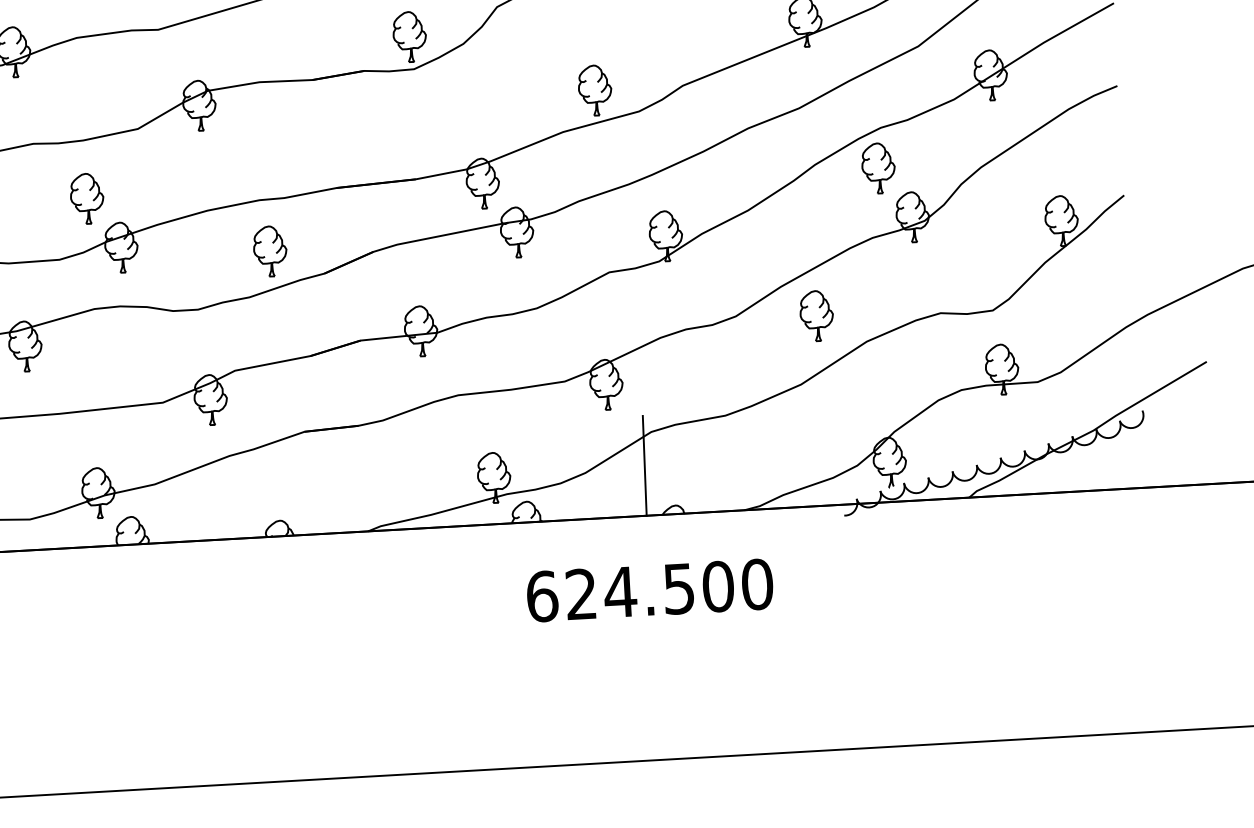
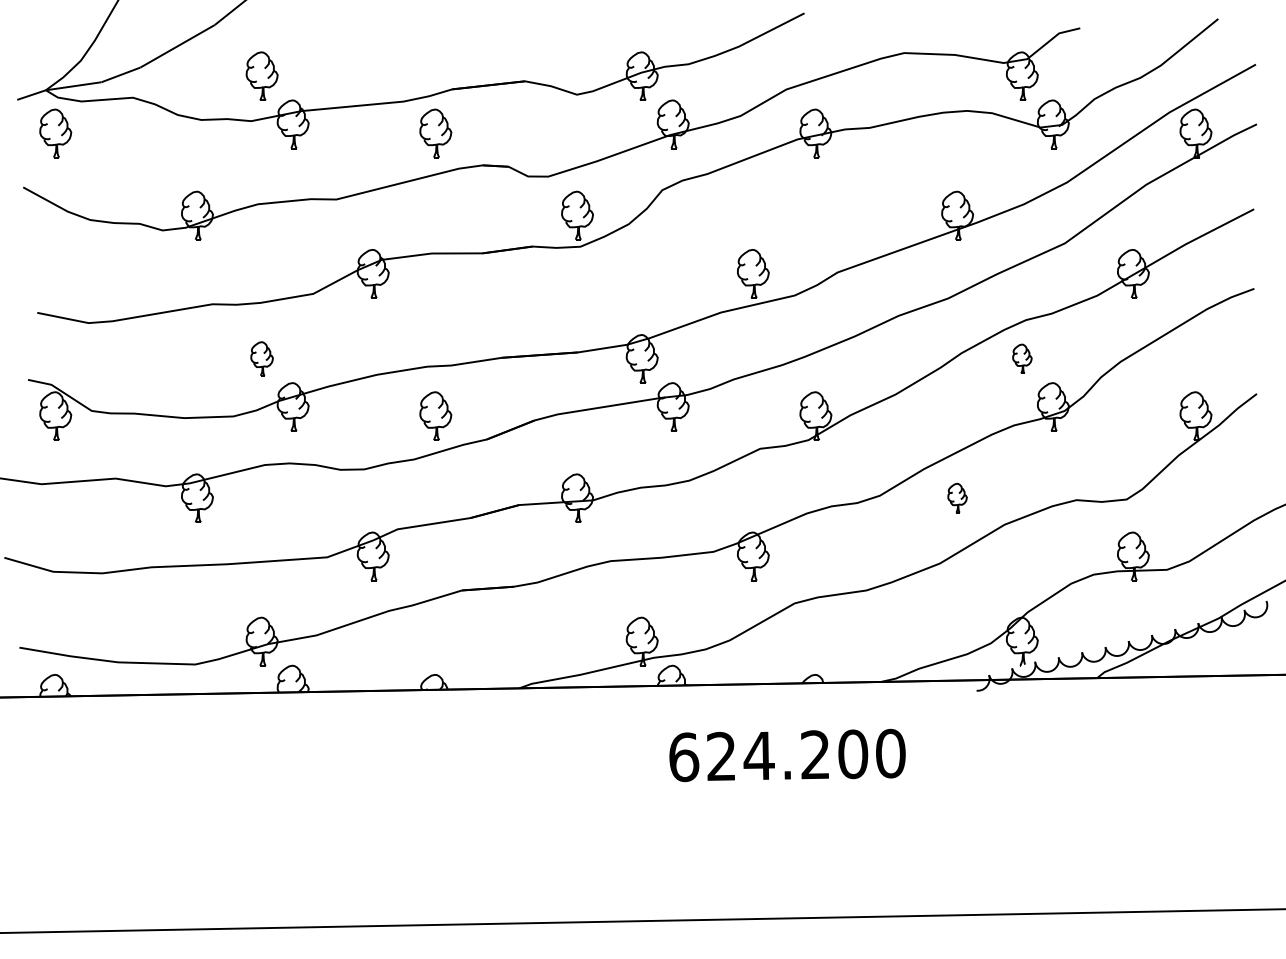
part: (878, 167) -> (1022, 358), size x0.6
part: (86, 198) -> (261, 358), size x0.7
part: (816, 315) -> (957, 497), size x0.6
line: (645, 465) -> (787, 635), removed
text: (679, 588) -> (815, 754), 624.500 -> 624.200

